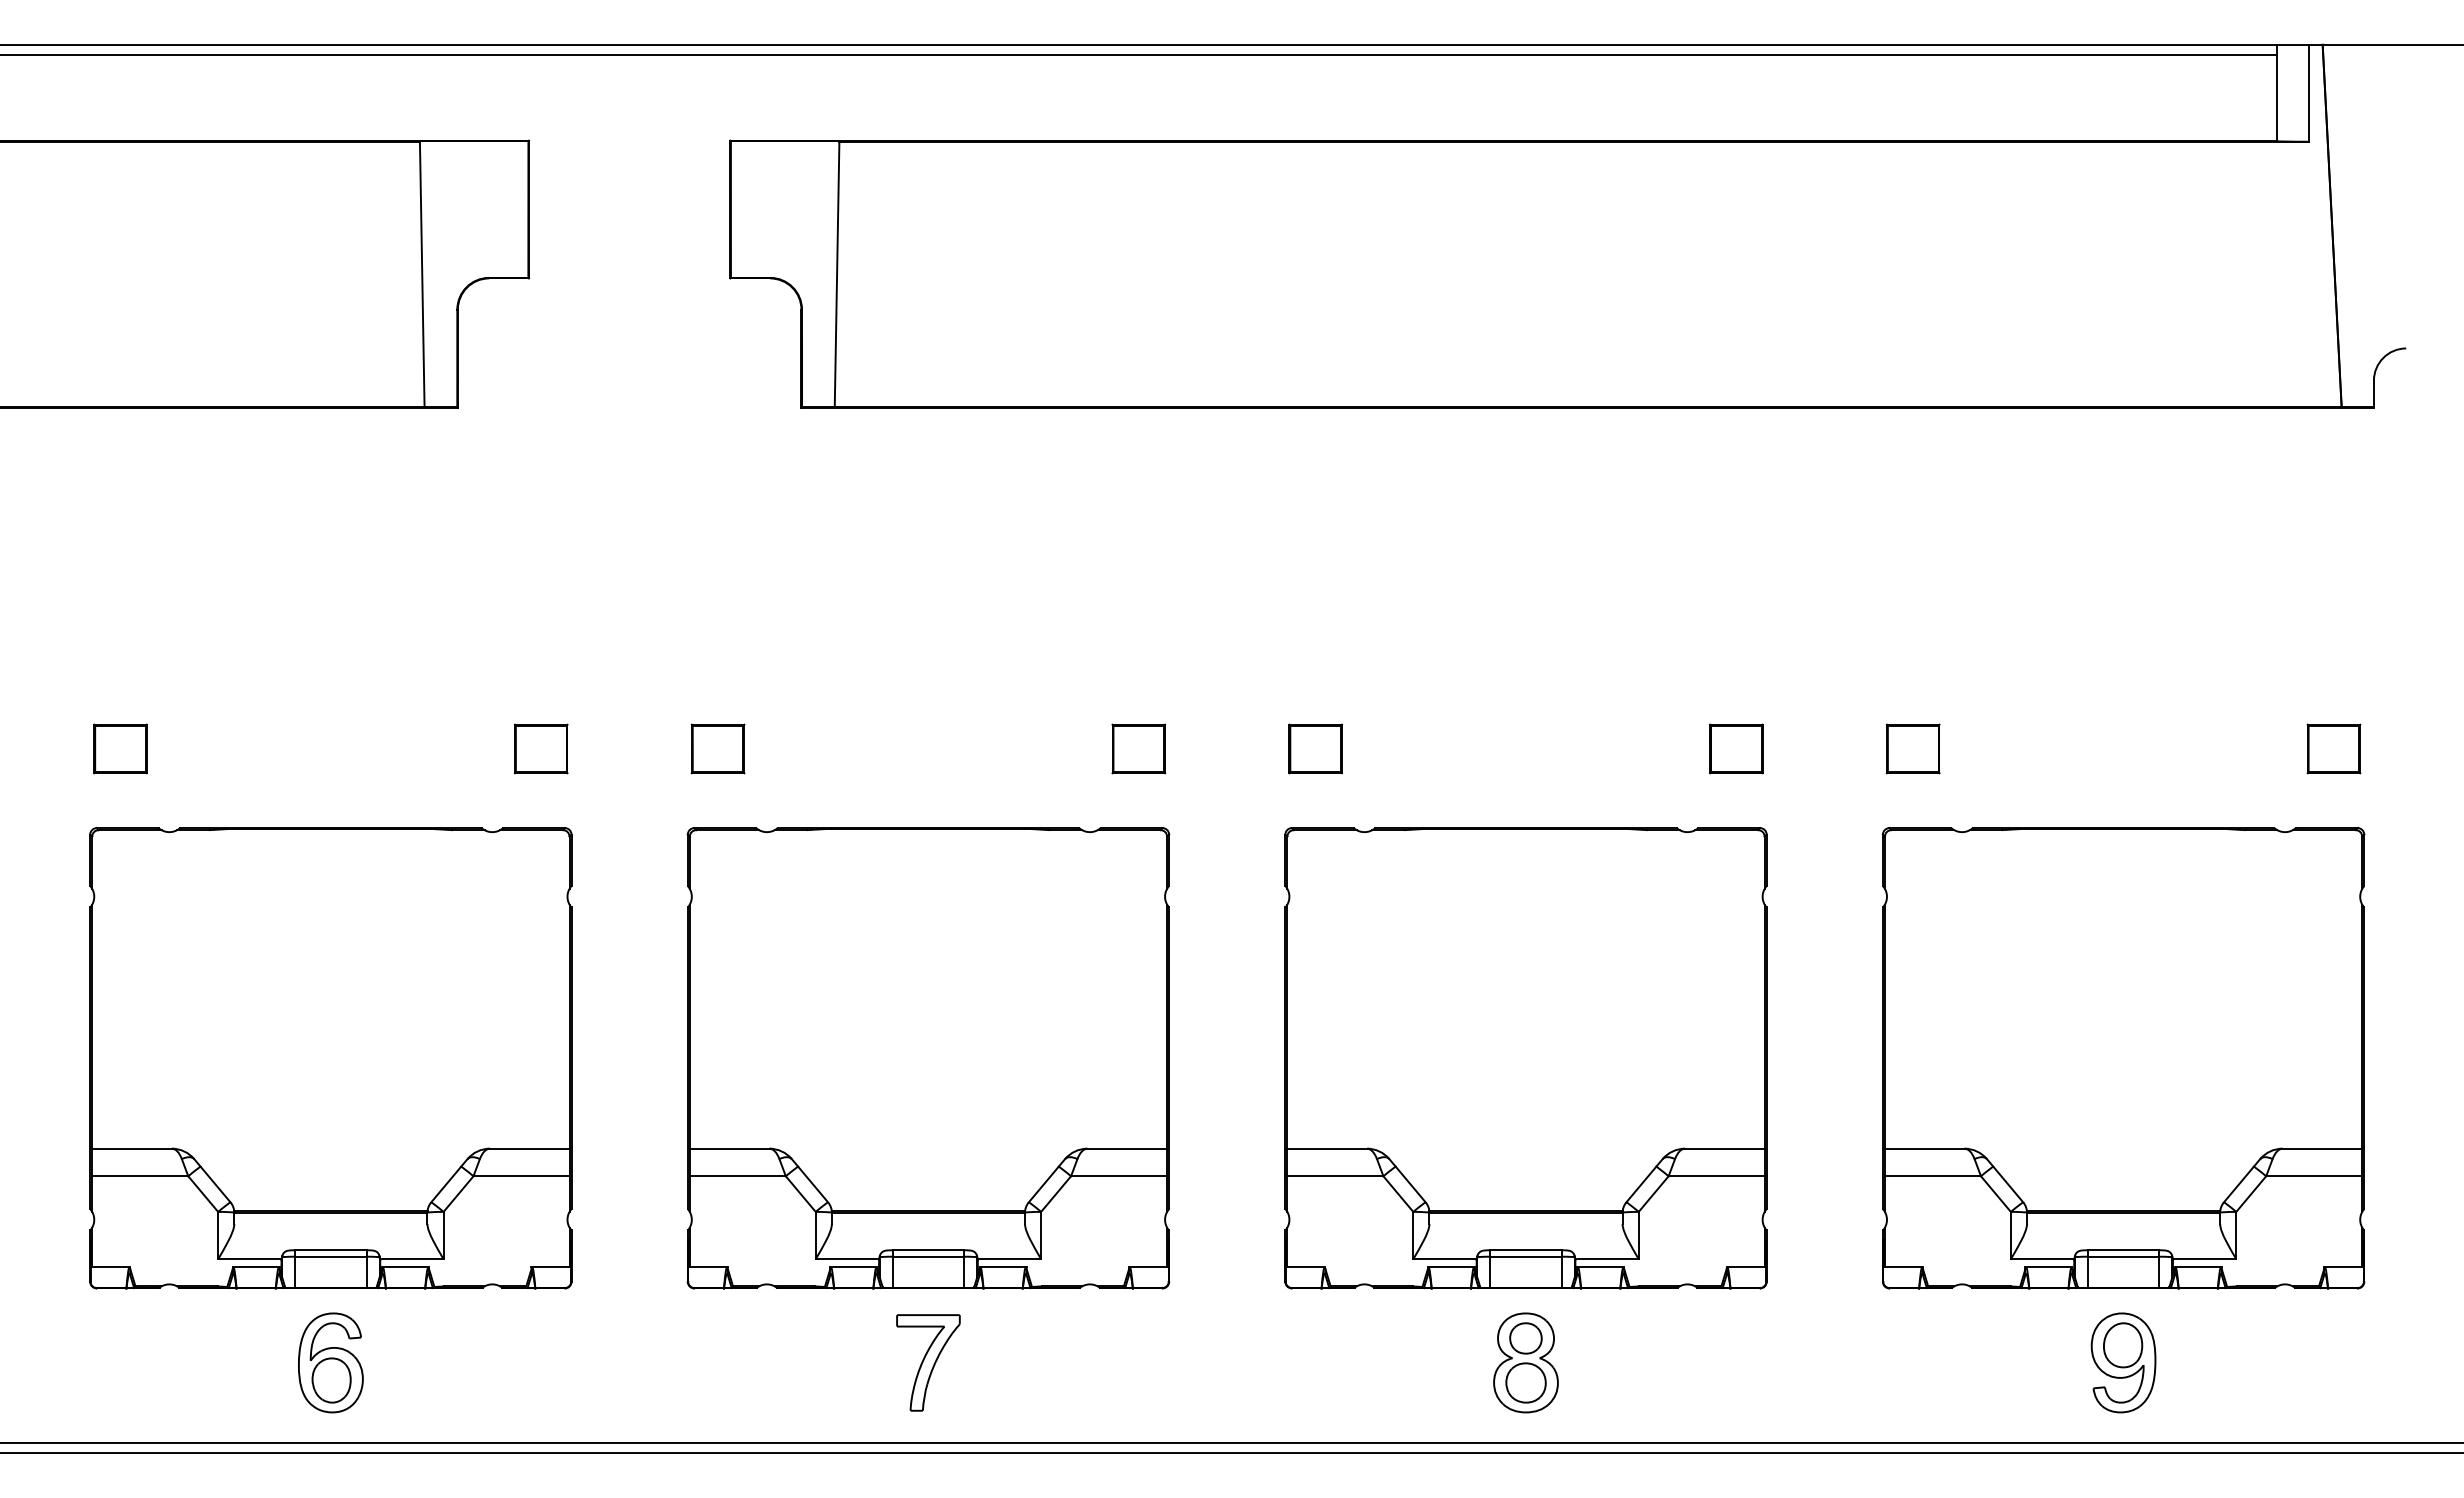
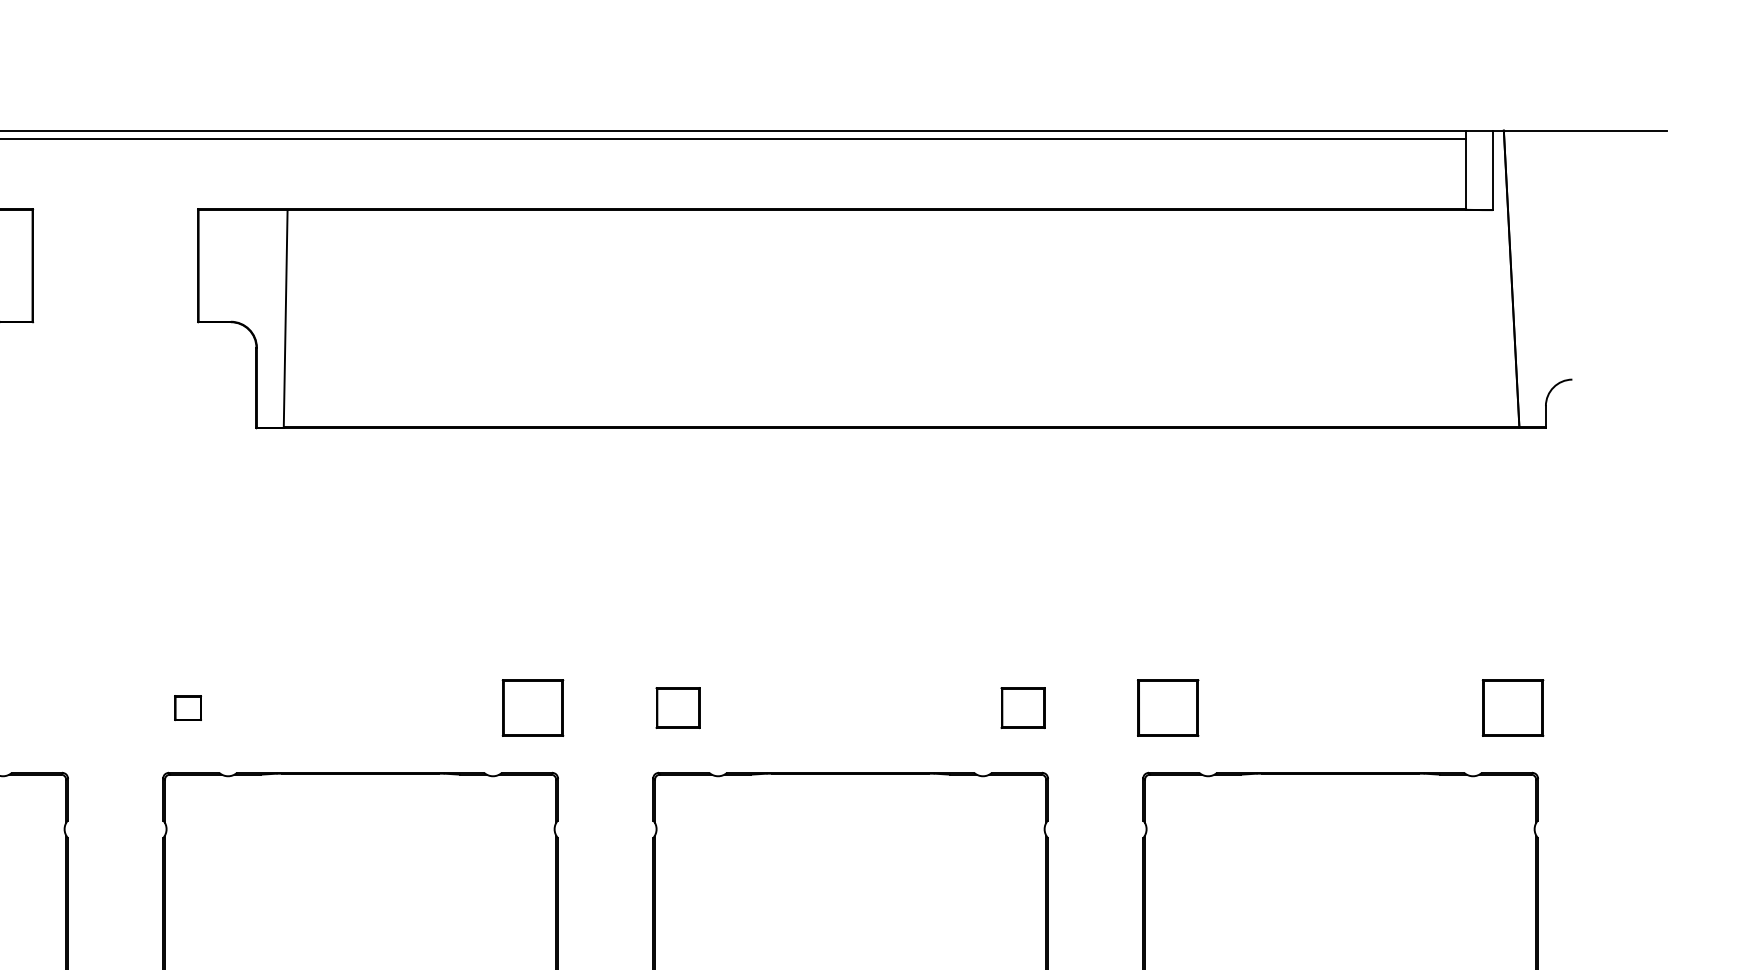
part: (541, 748) -> (43, 707), removed
part: (717, 748) -> (187, 707), size x0.6
part: (1138, 748) -> (532, 707), size x1.4
part: (1912, 748) -> (1167, 707), size x1.4
part: (2333, 748) -> (1512, 707), size x1.4

